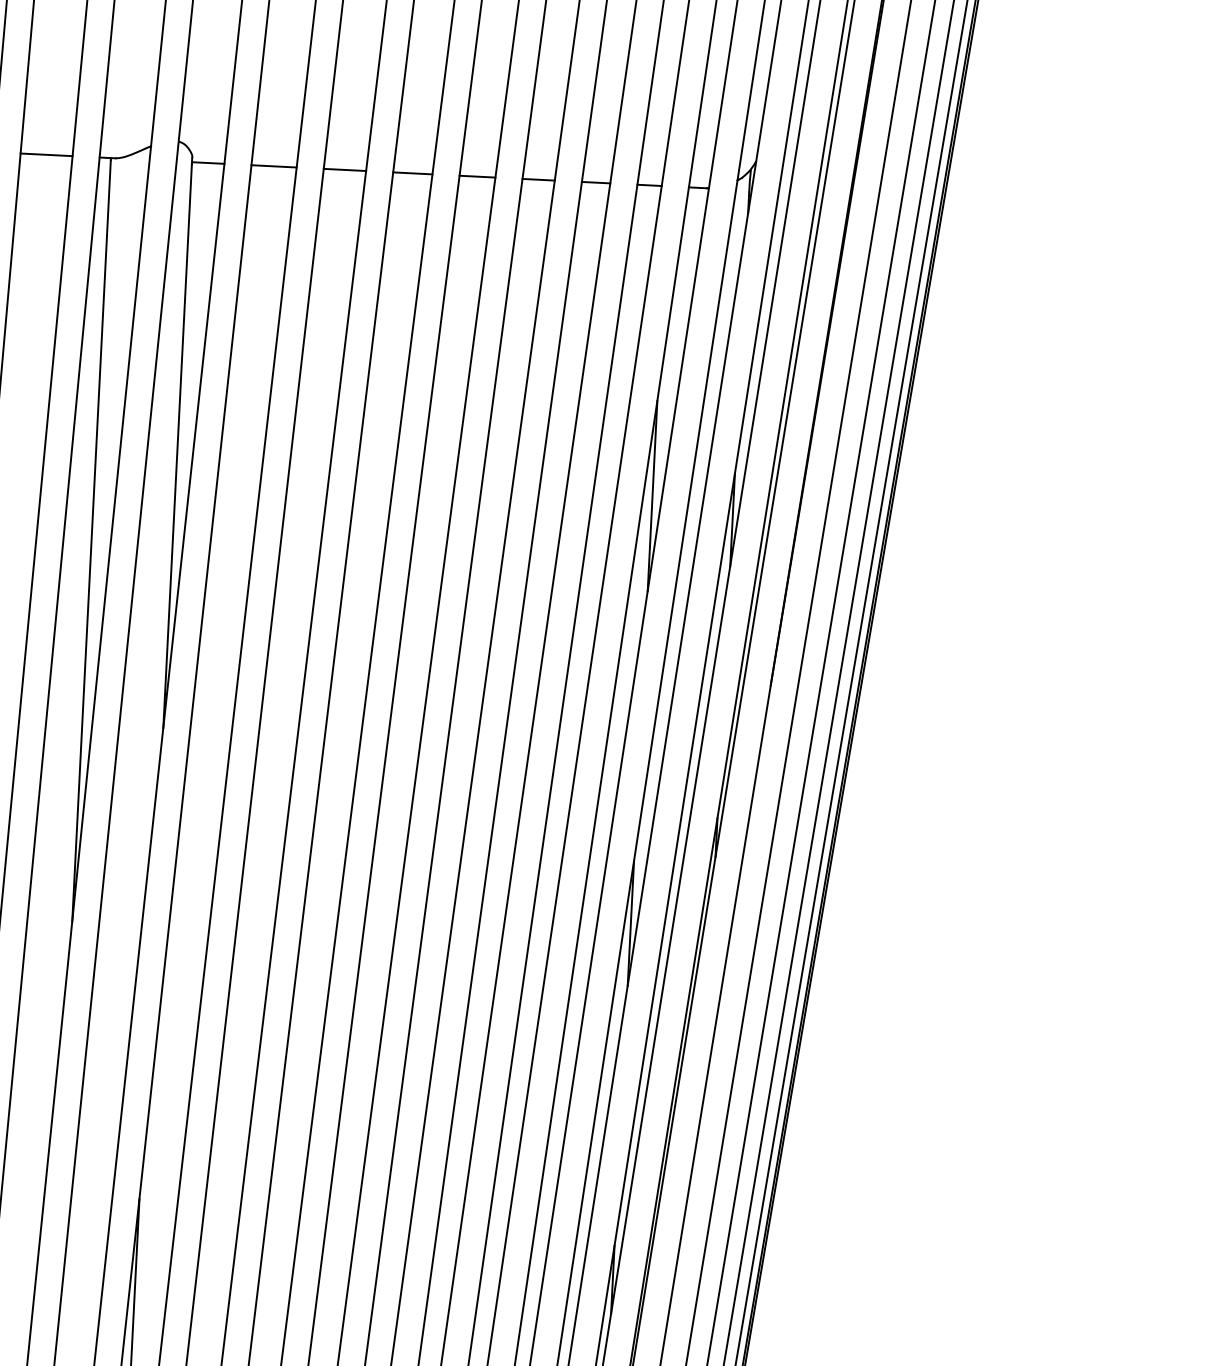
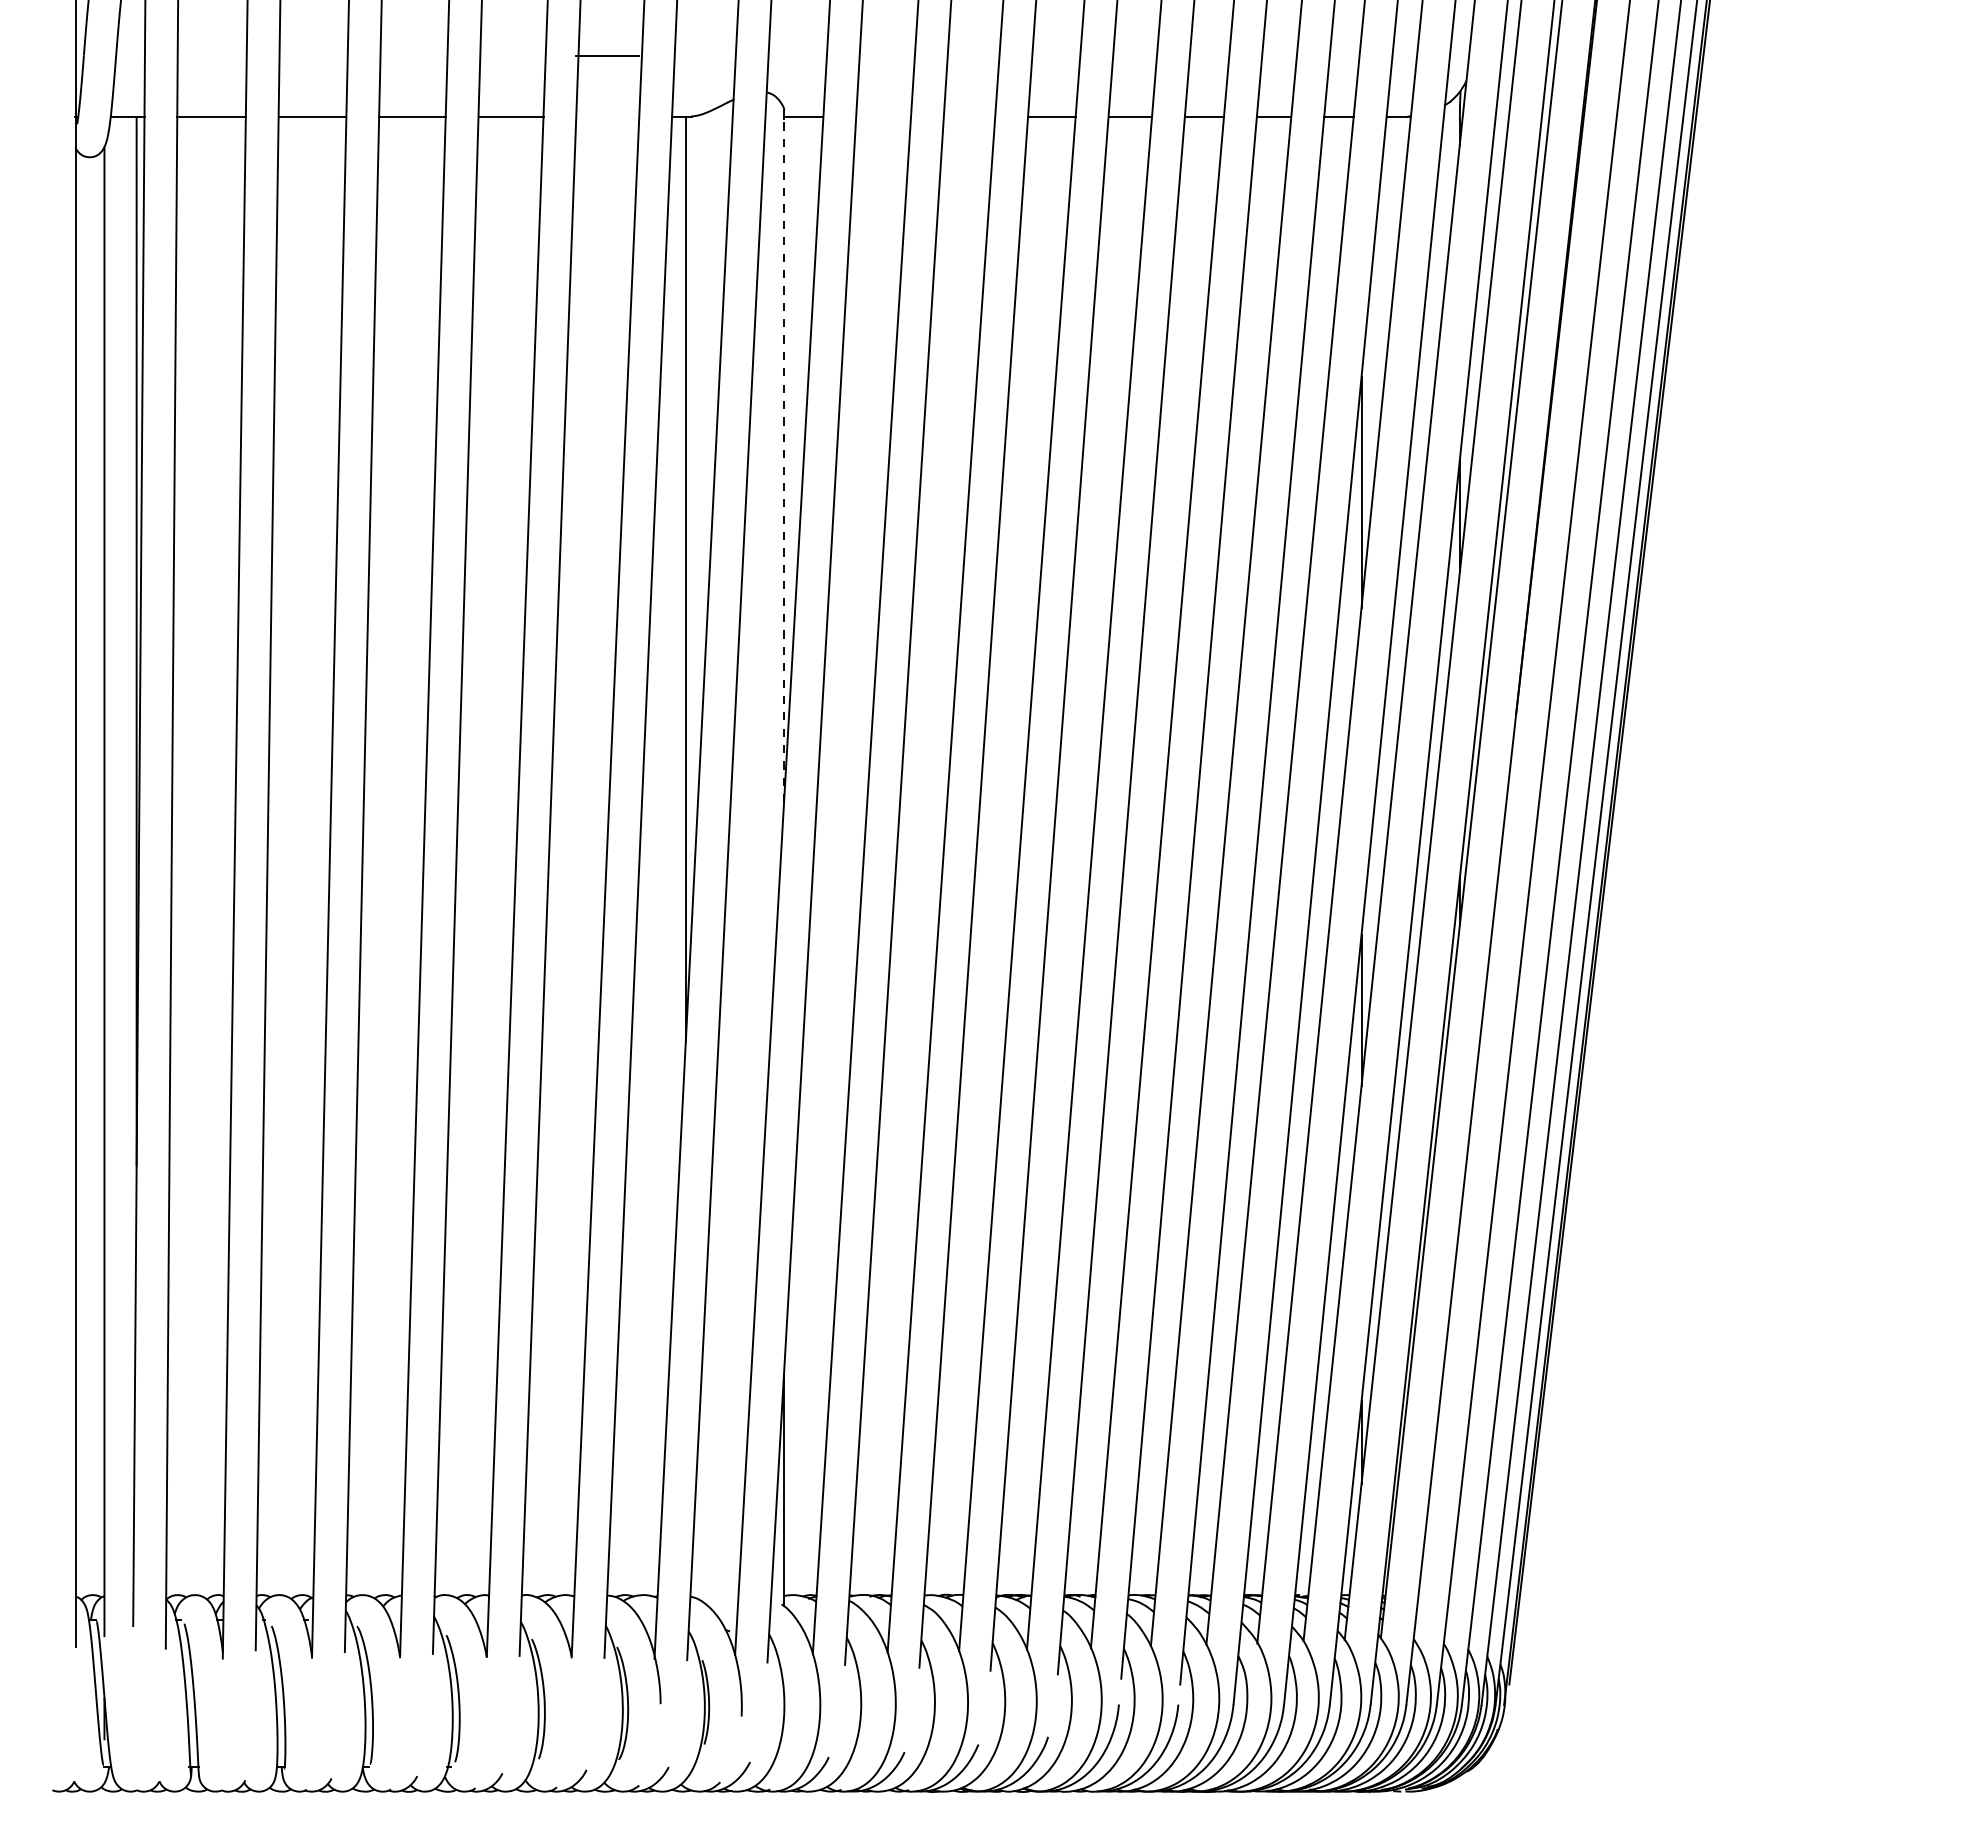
line: (46, 154) -> (607, 55), moved
line: (273, 166) -> (883, 116), removed
line: (344, 169) -> (969, 116), removed
line: (177, 445) -> (784, 460), solid -> dashed

